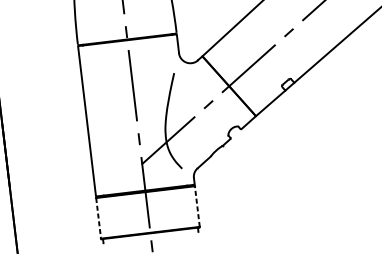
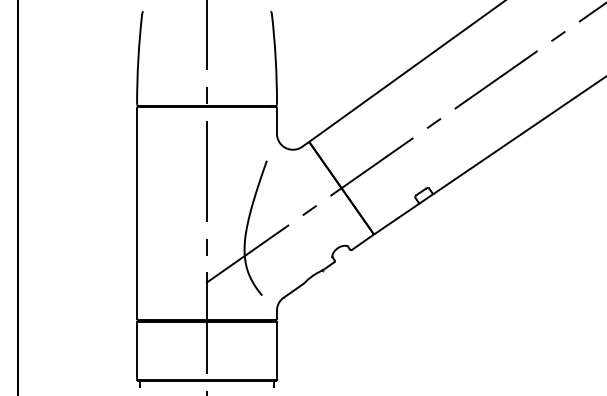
line: (197, 206) -> (277, 351), dashed -> solid
line: (98, 218) -> (137, 351), dashed -> solid

